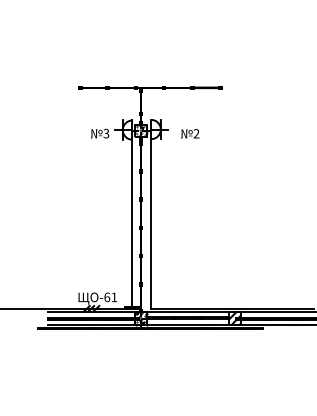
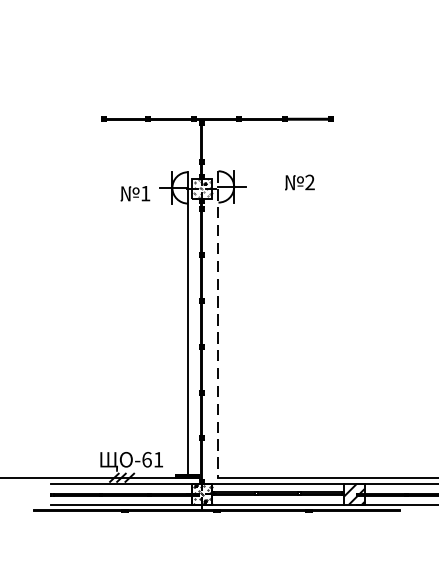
text: (106, 133) -> (145, 193), 3 -> 1
text: (190, 133) -> (300, 182), moved
line: (151, 214) -> (218, 325), solid -> dashed

